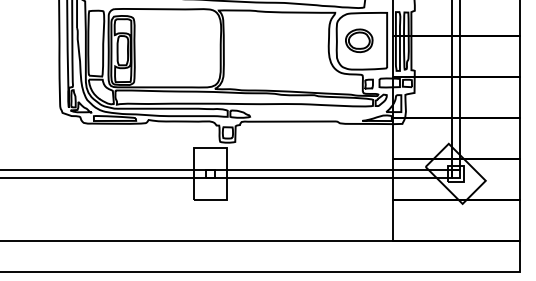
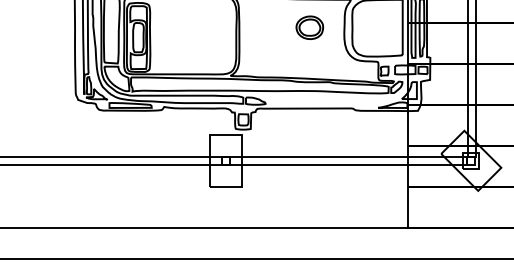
part: (359, 40) -> (310, 27), moved

